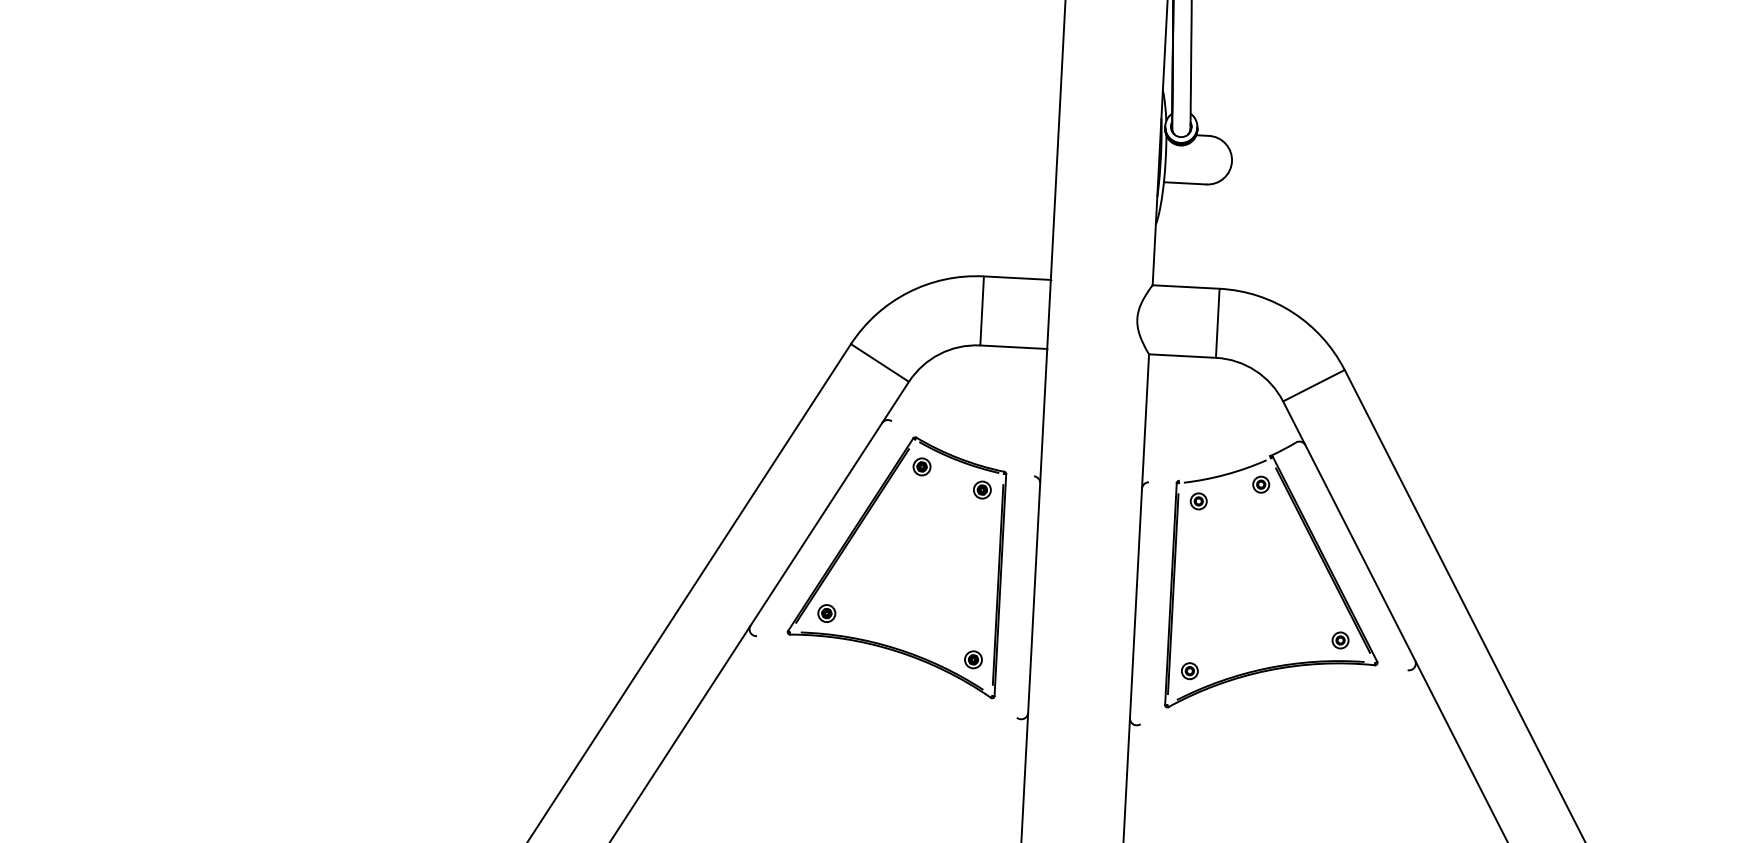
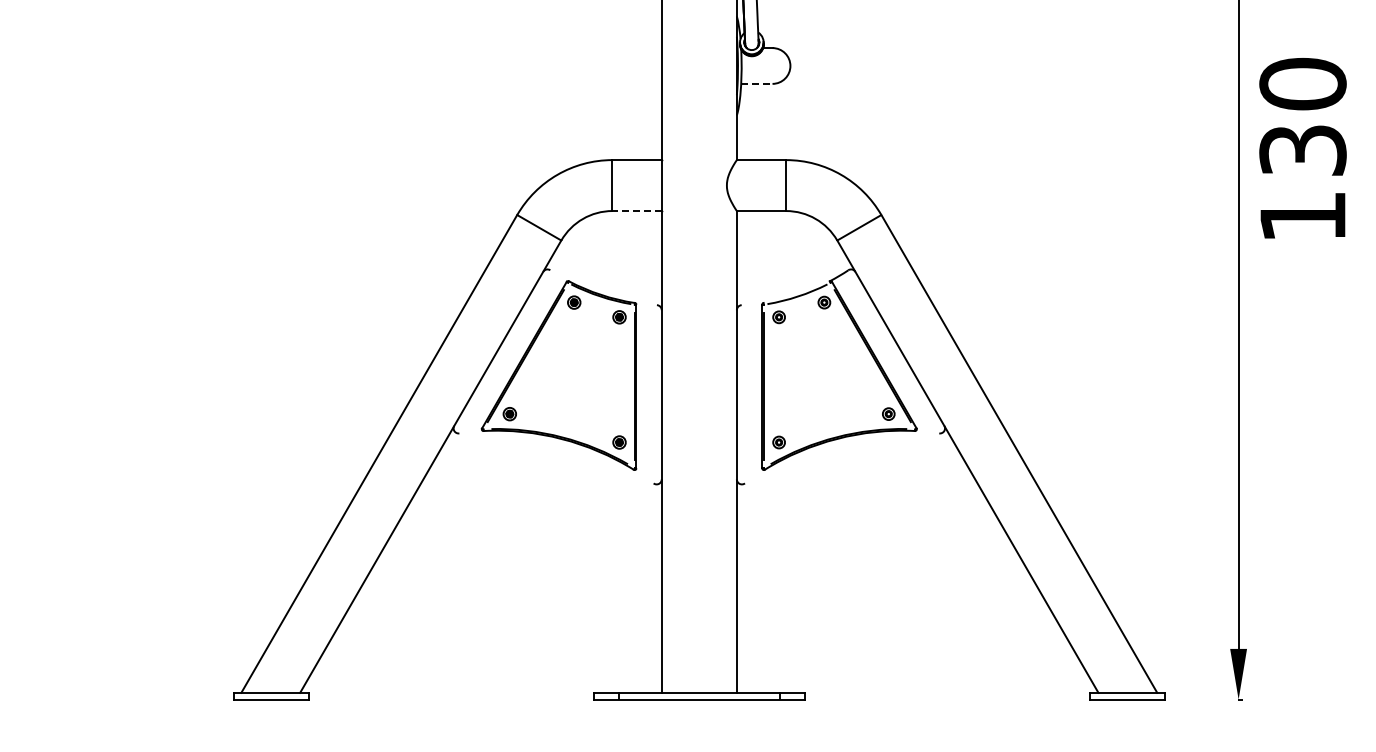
line: (1184, 182) -> (756, 83), solid -> dashed
line: (1014, 347) -> (637, 211), solid -> dashed

